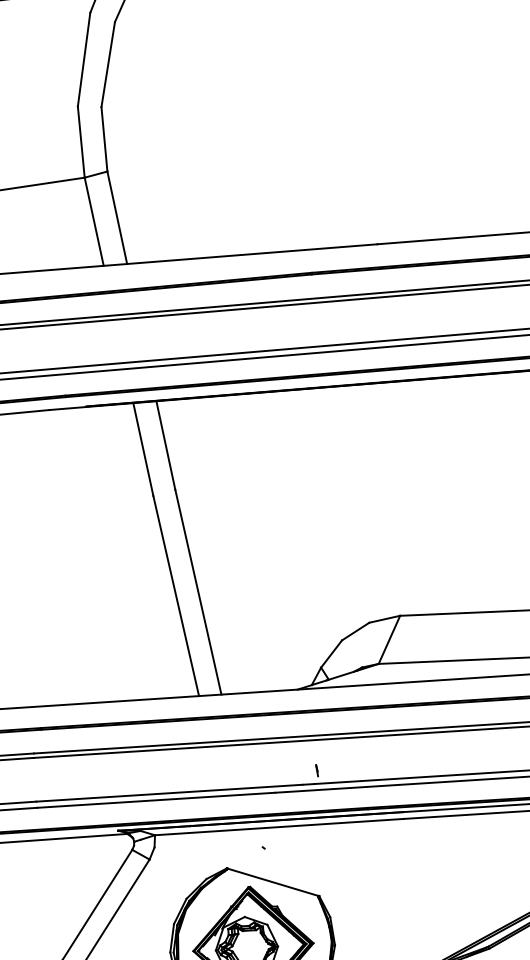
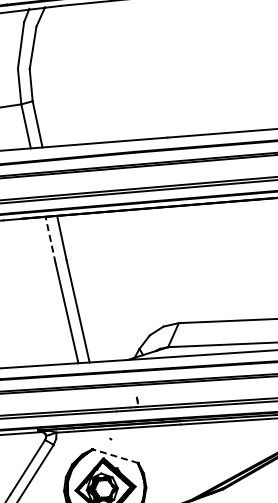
line: (143, 450) -> (50, 240), solid -> dashed
line: (273, 882) -> (115, 456), solid -> dashed

